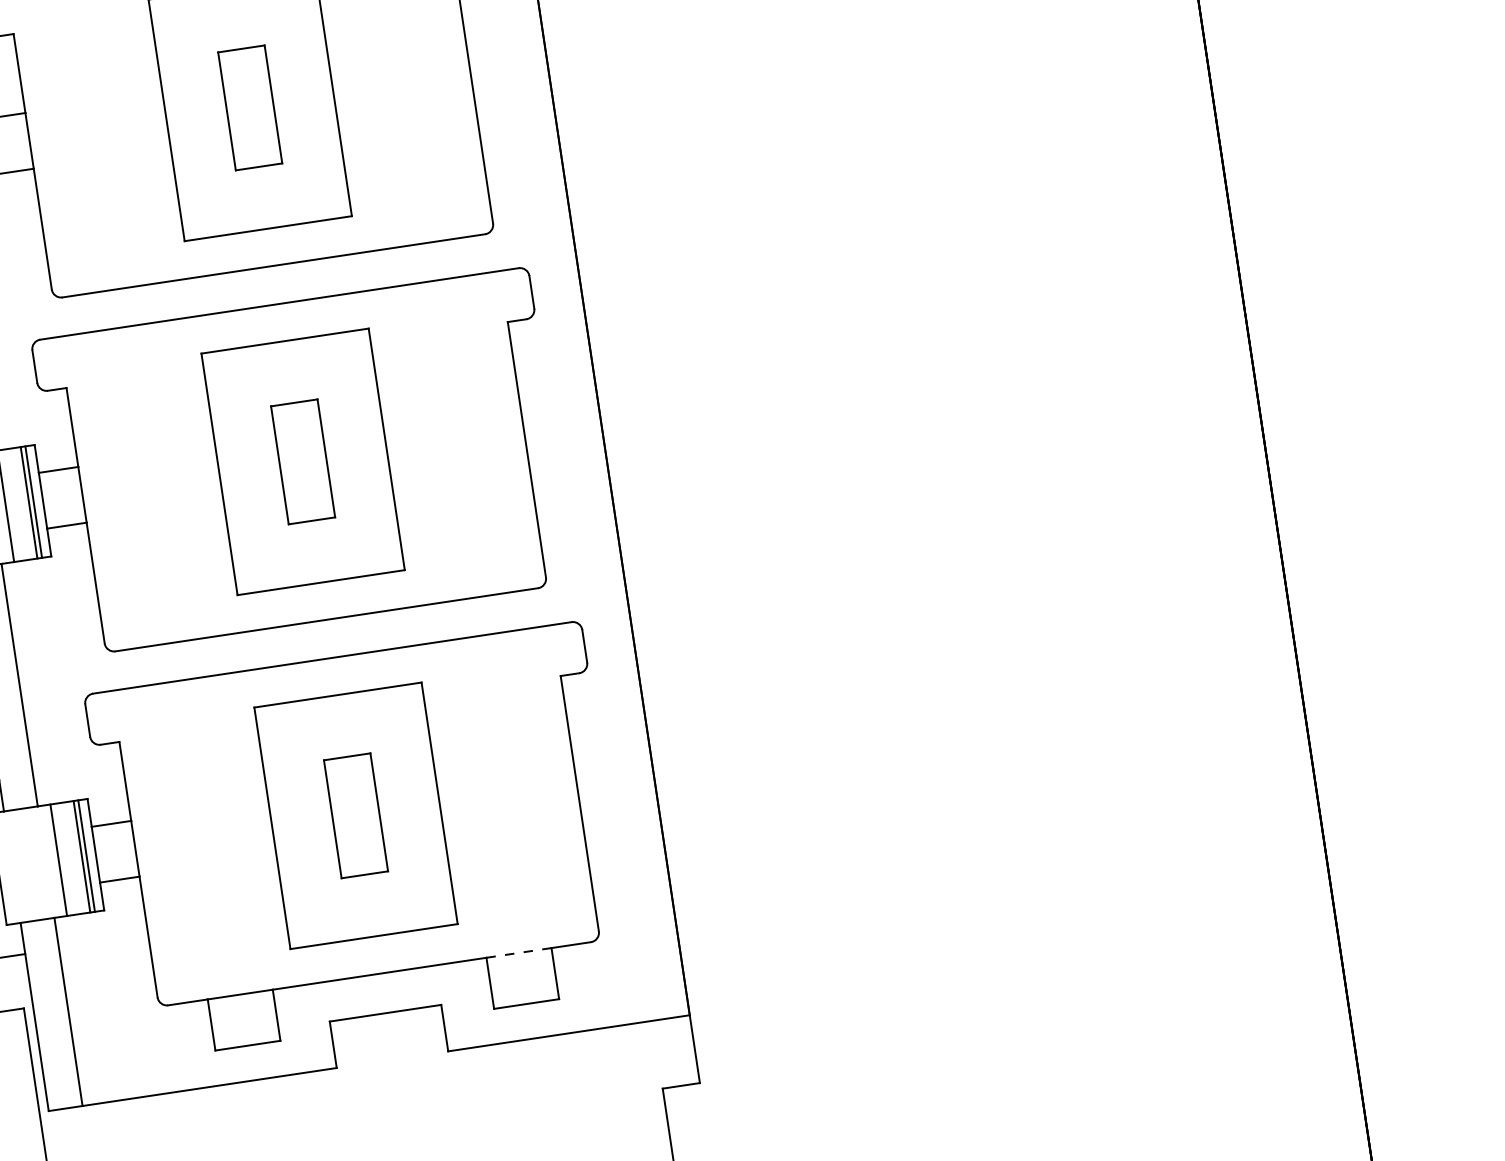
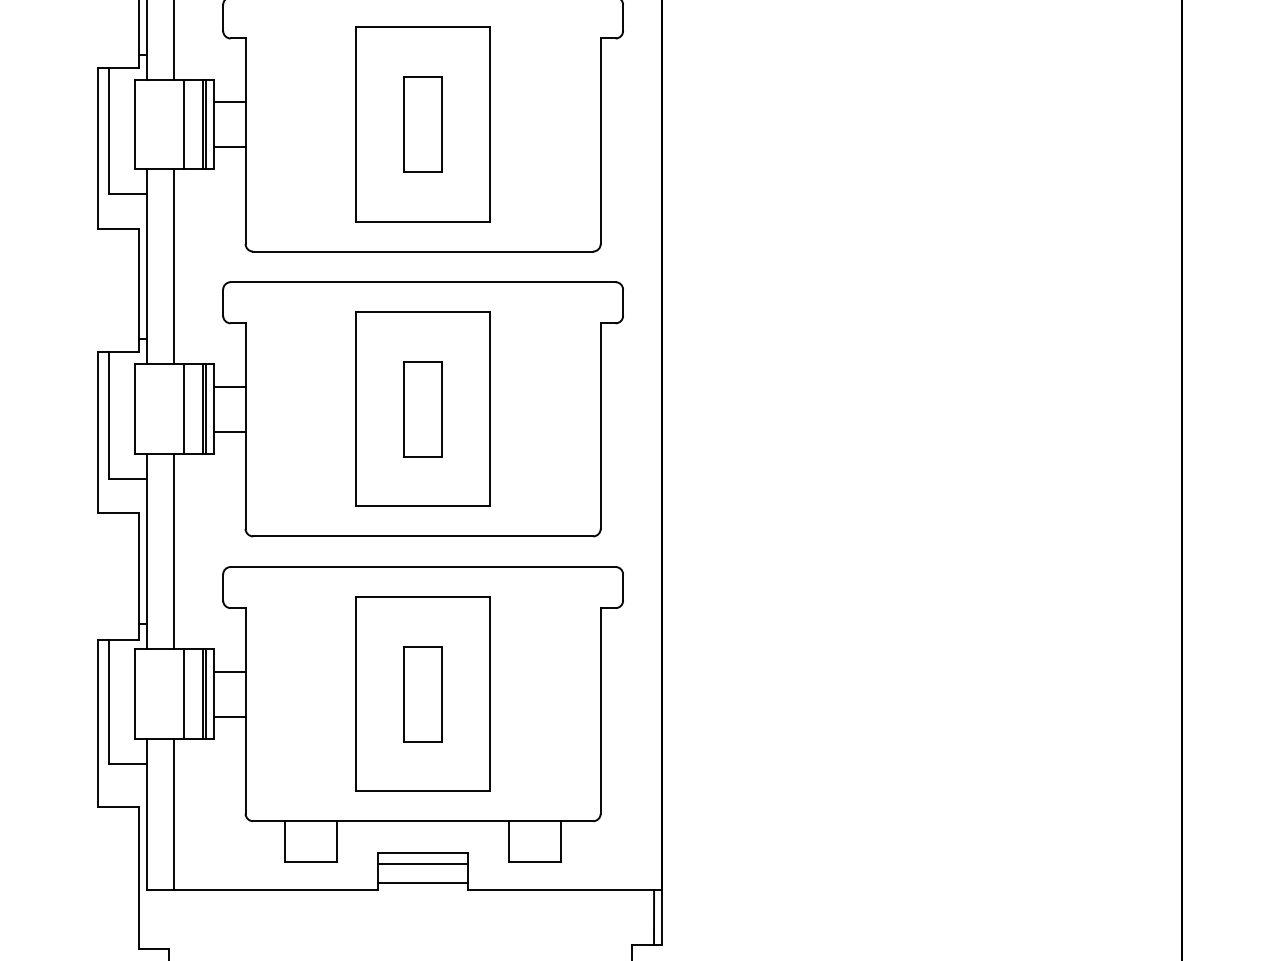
line: (519, 953) -> (535, 821), dashed -> solid
line: (388, 1027) -> (423, 864), added
line: (391, 1049) -> (423, 882), added
line: (685, 1050) -> (654, 917), added

